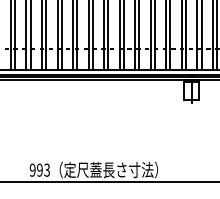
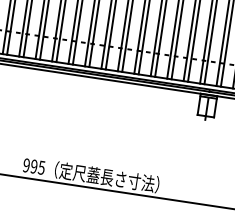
text: (46, 169) -> (41, 166), 993 -> 995

